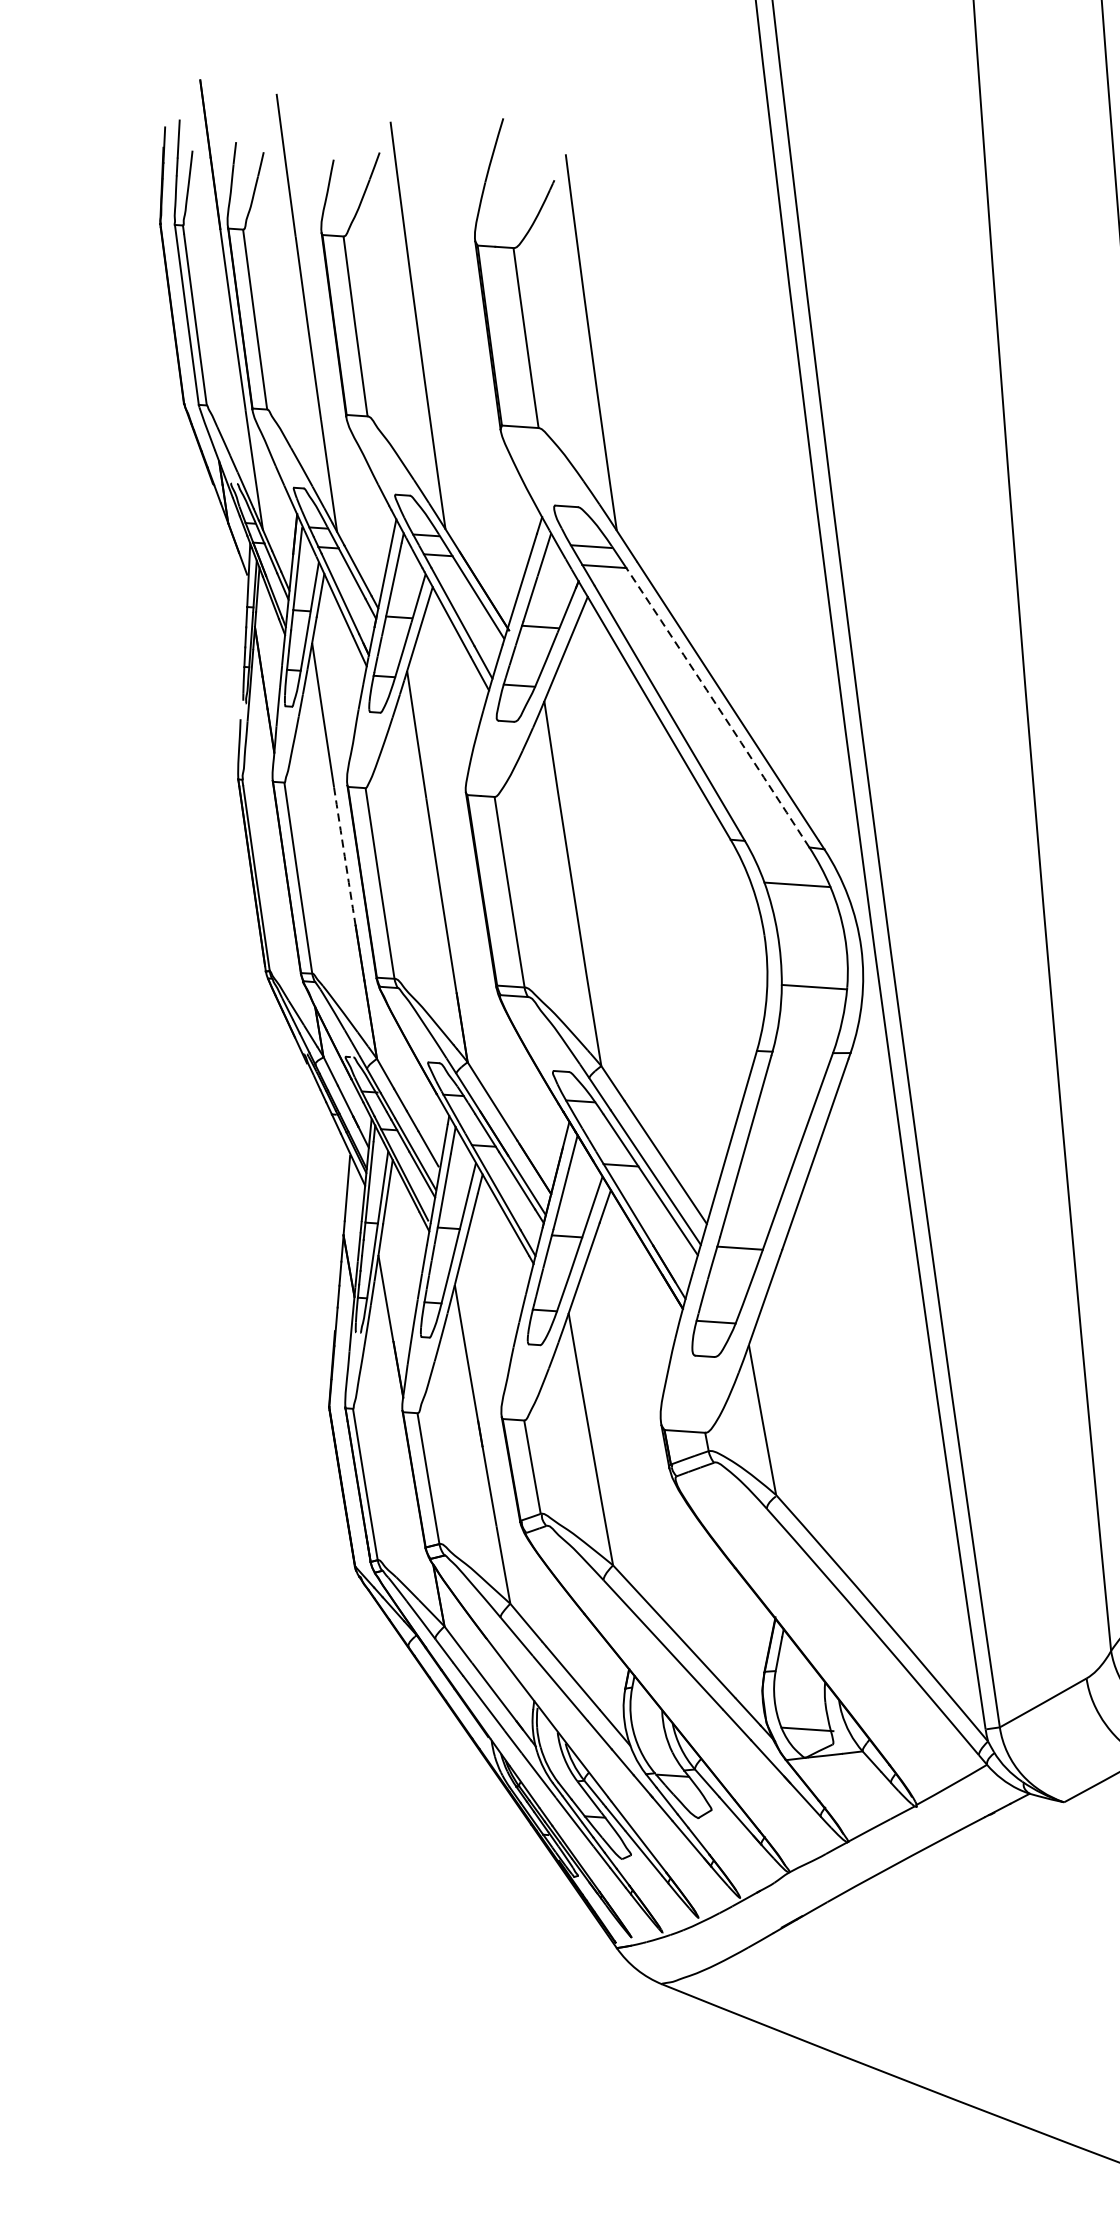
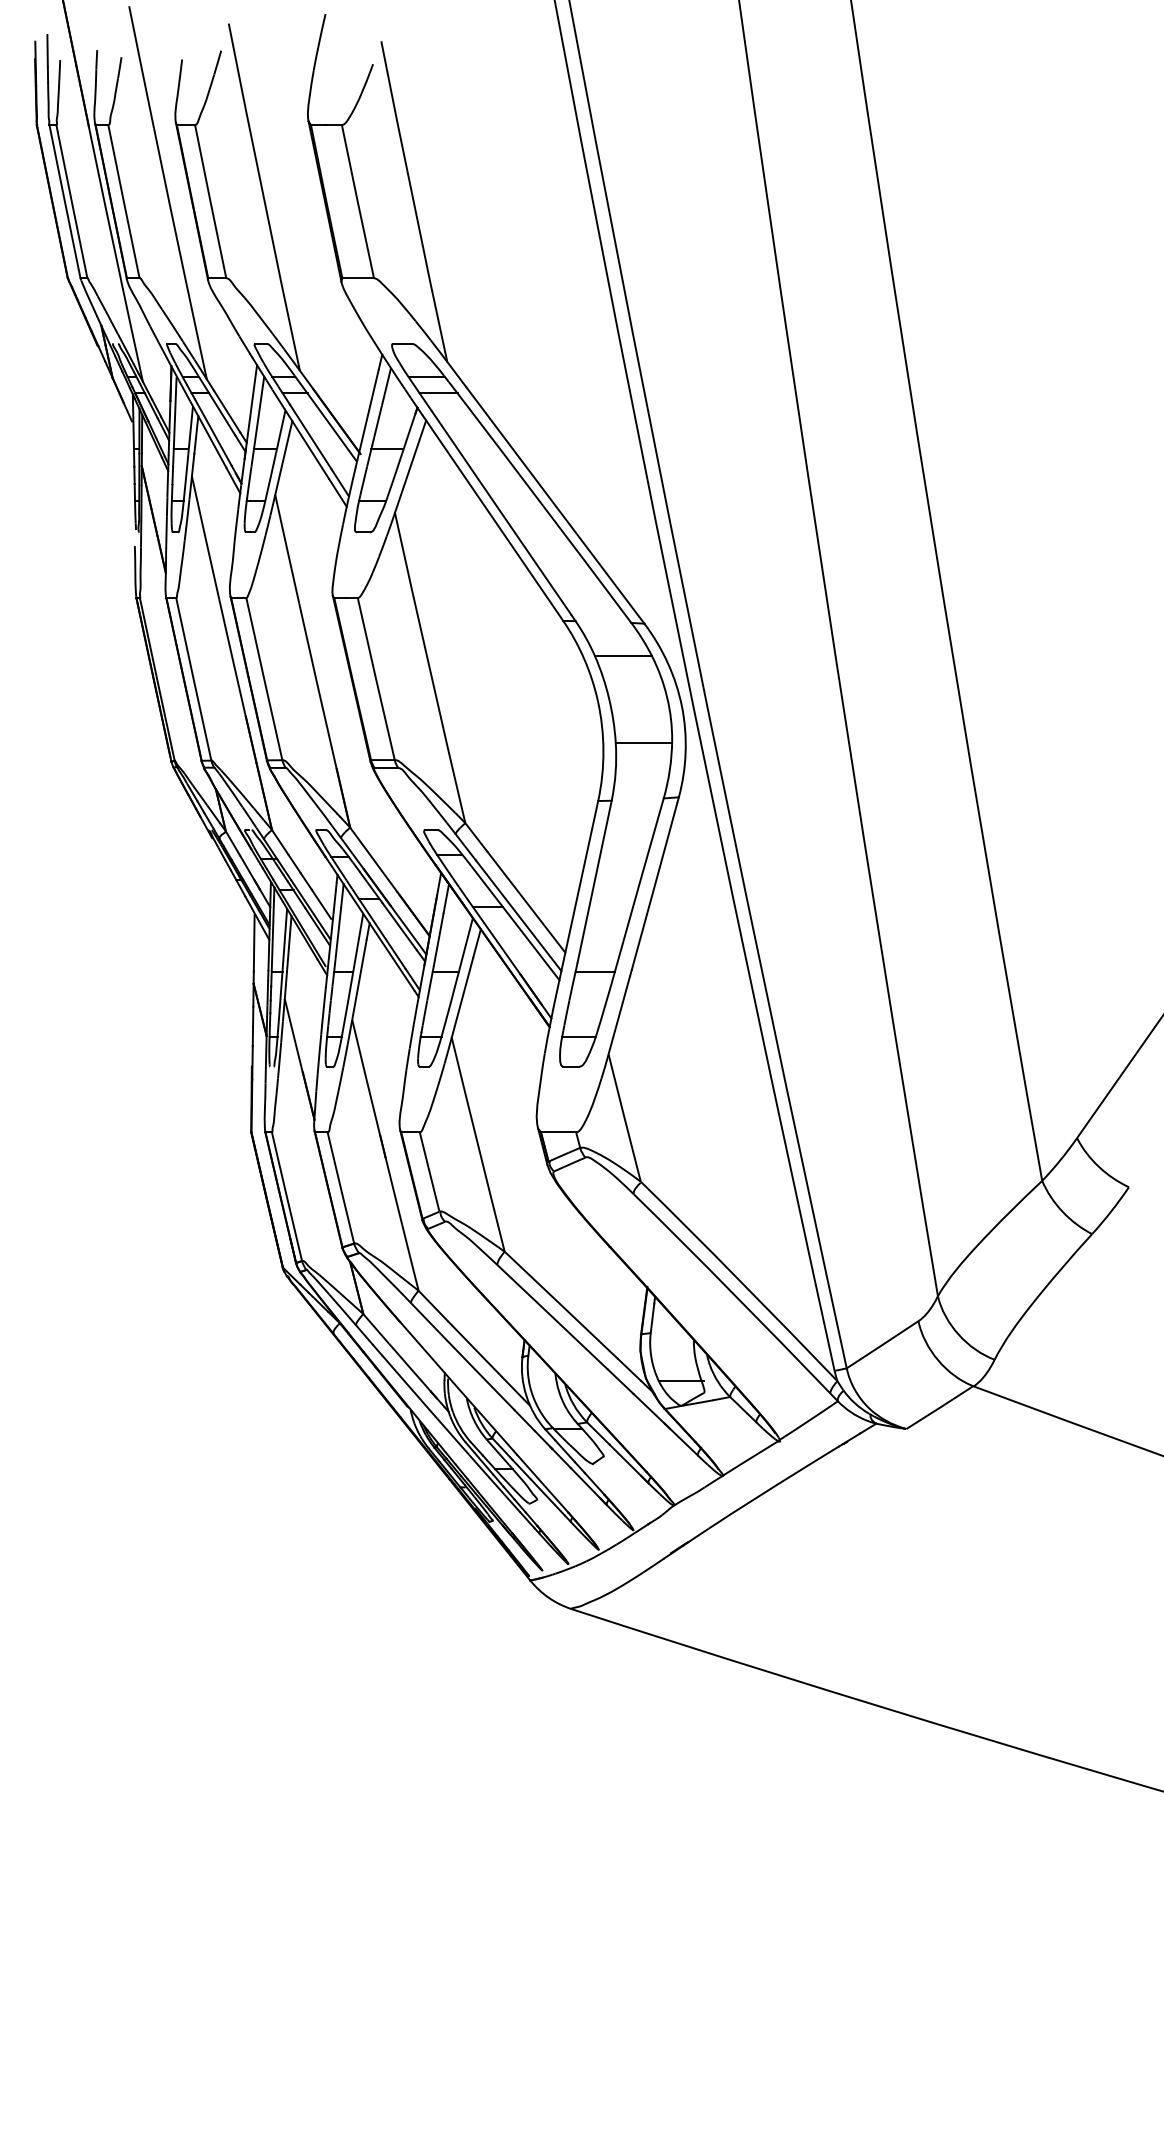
arc: (717, 708) -> (544, 508), dashed -> solid
arc: (344, 857) -> (232, 658), dashed -> solid

